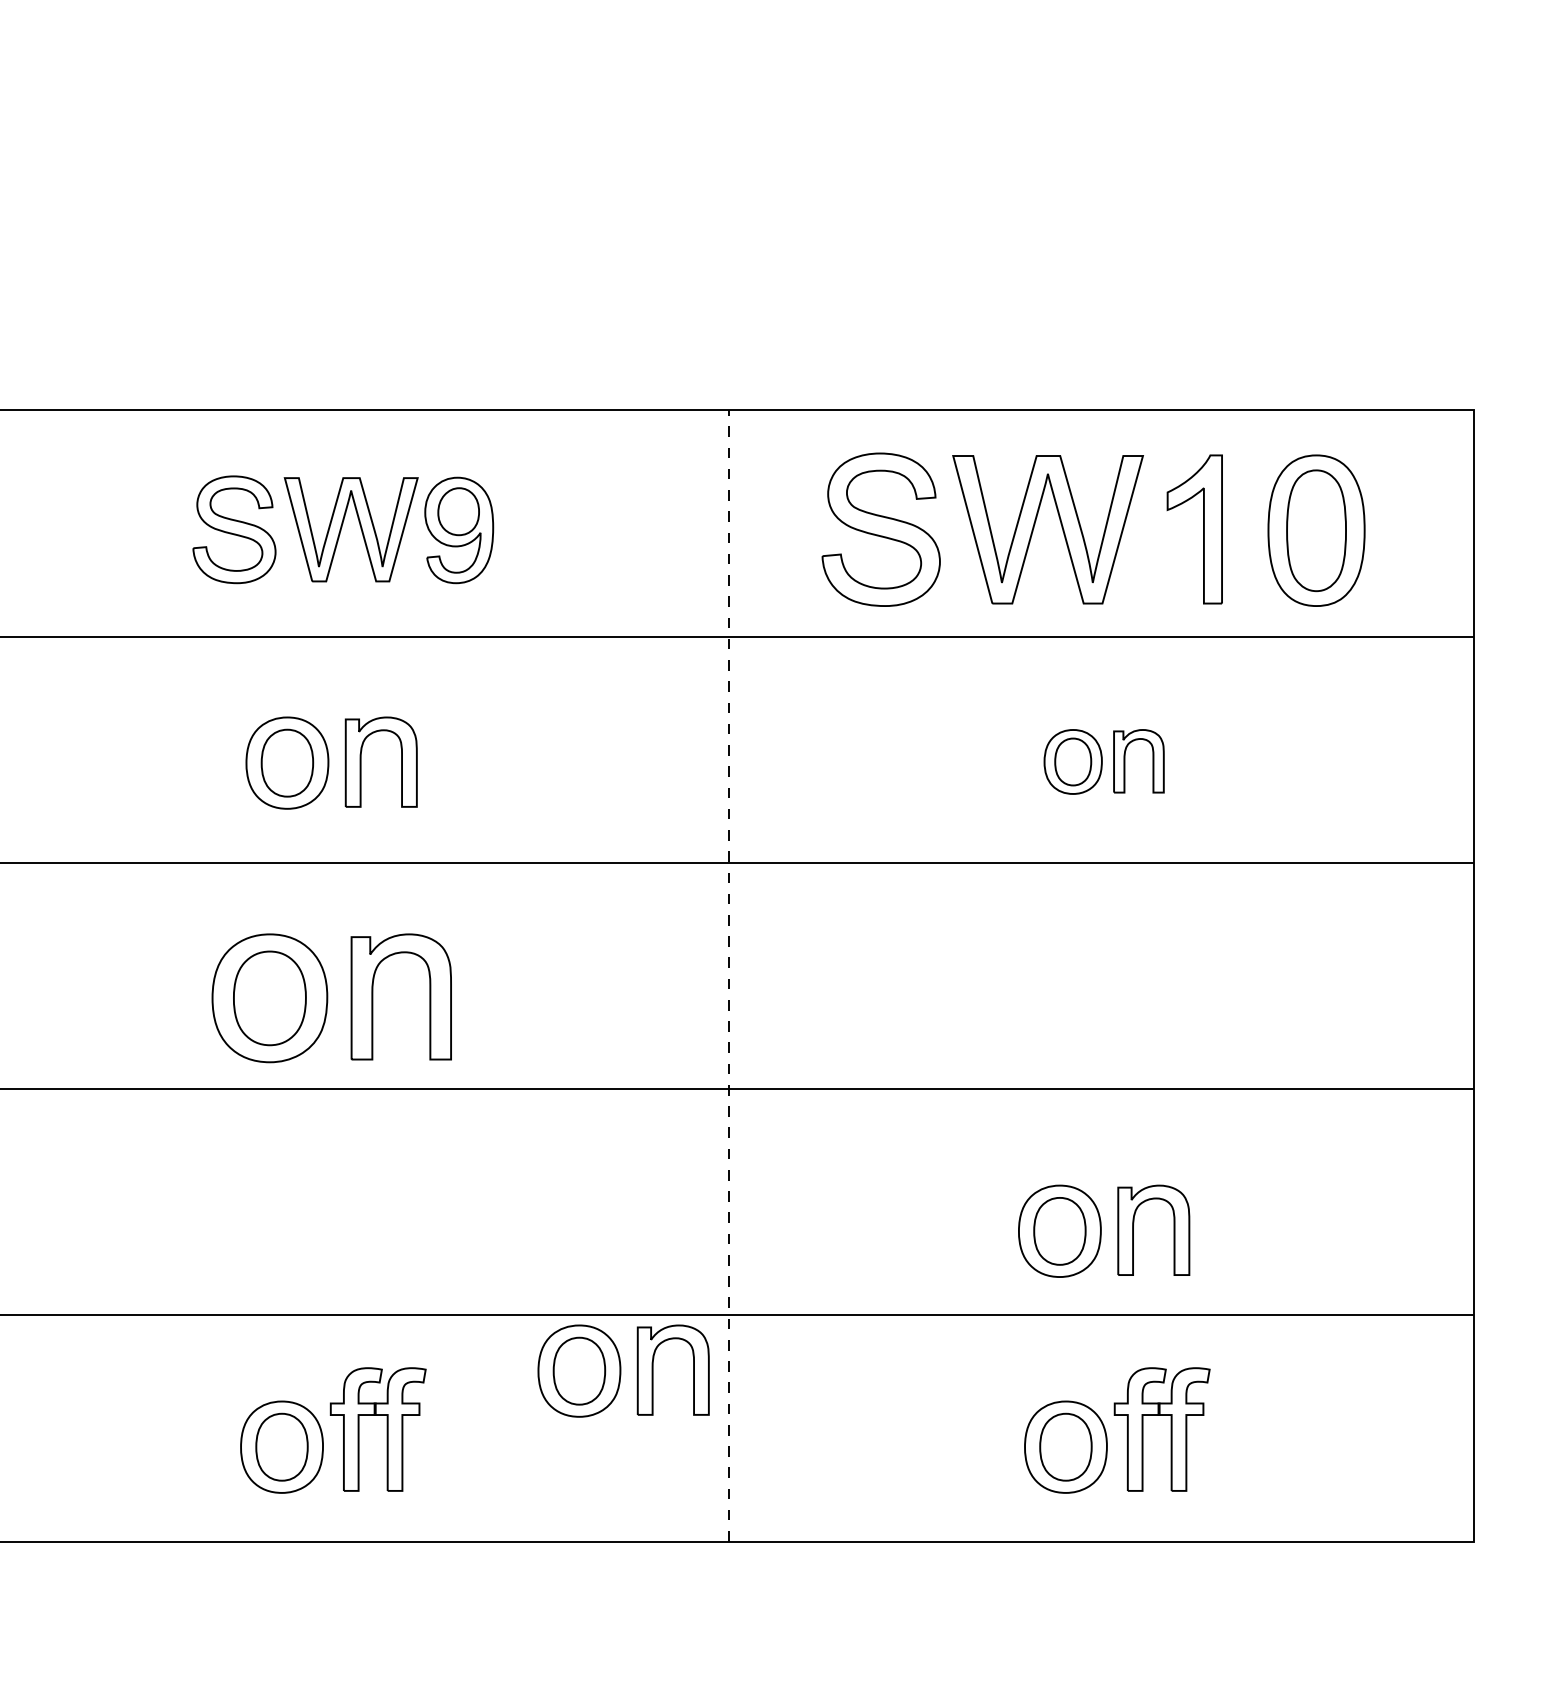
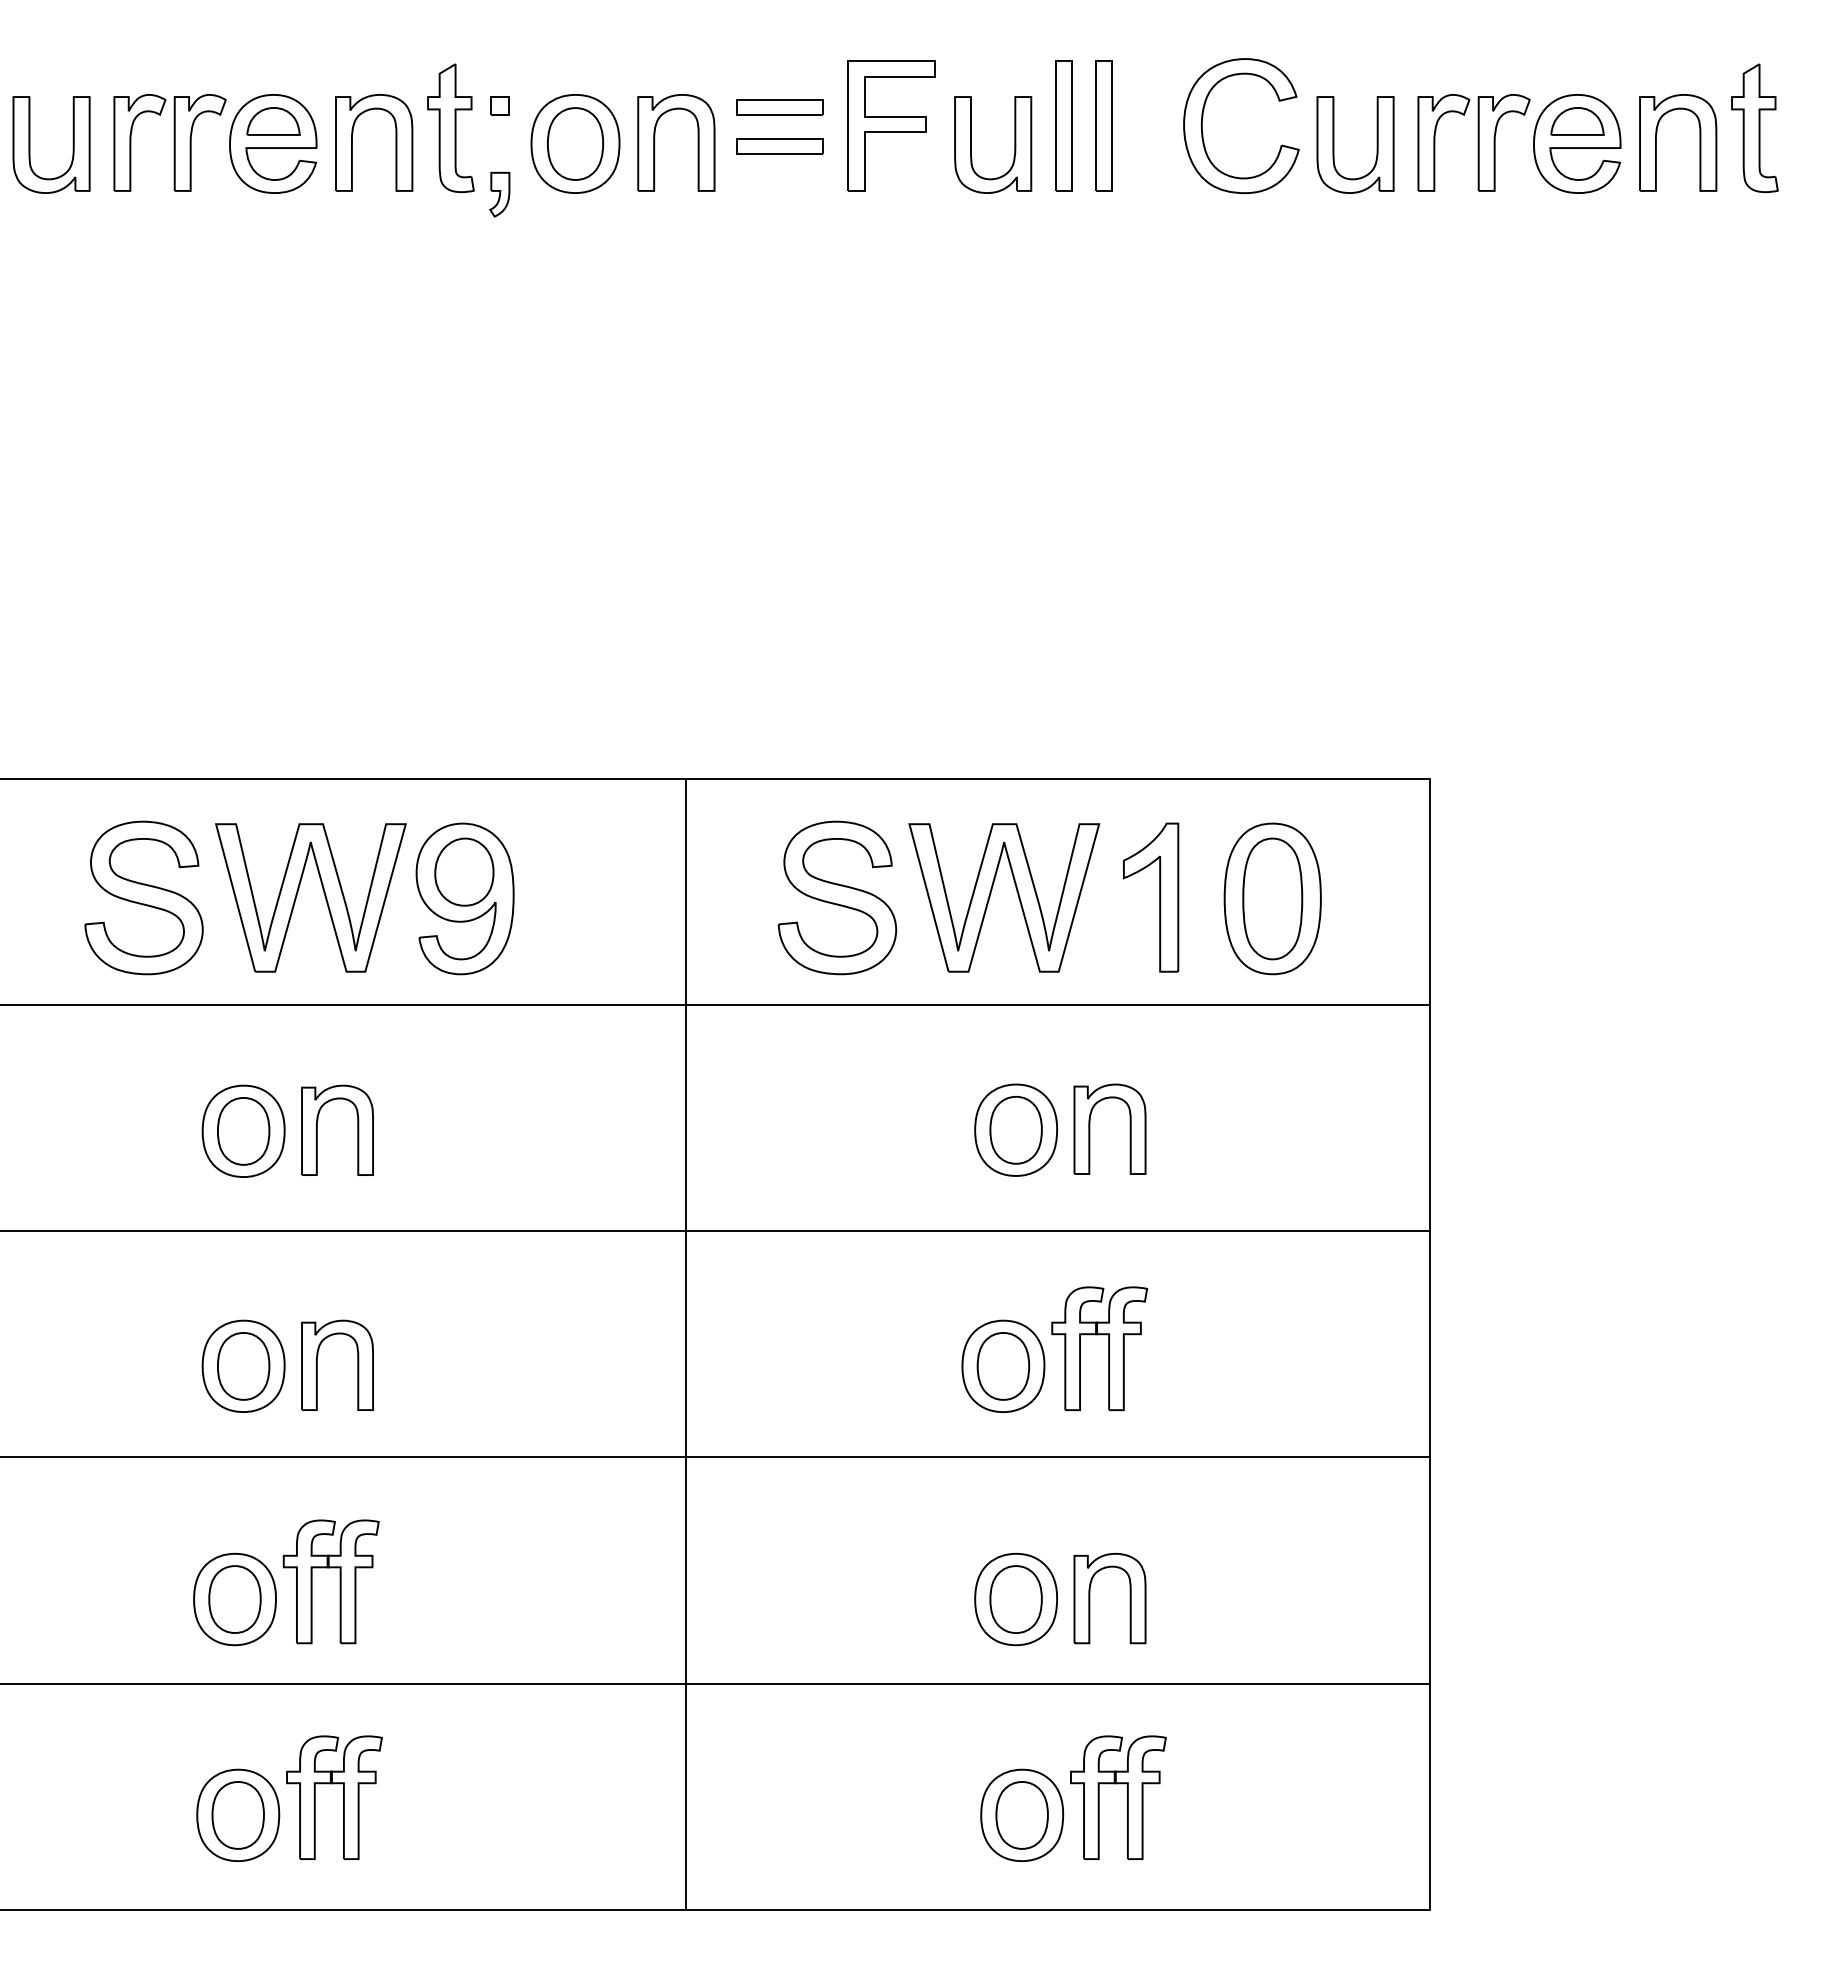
part: (343, 529) -> (299, 897), size x1.43
part: (1104, 761) -> (1060, 1129), size x1.43
line: (729, 976) -> (685, 1344), dashed -> solid
part: (1108, 981) -> (1064, 1349), added
part: (331, 997) -> (287, 1365), size x0.71
part: (340, 1214) -> (296, 1582), added
part: (623, 1370) -> (579, 1738), removed

